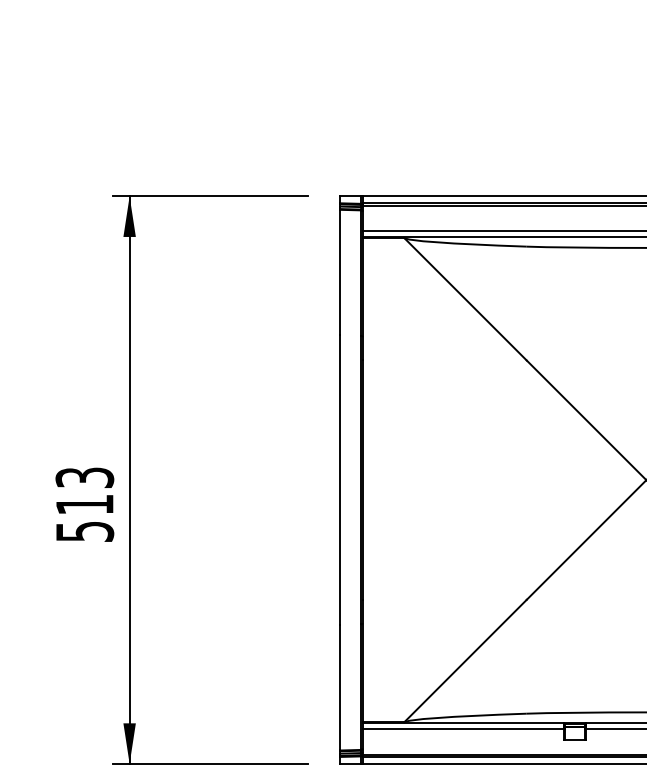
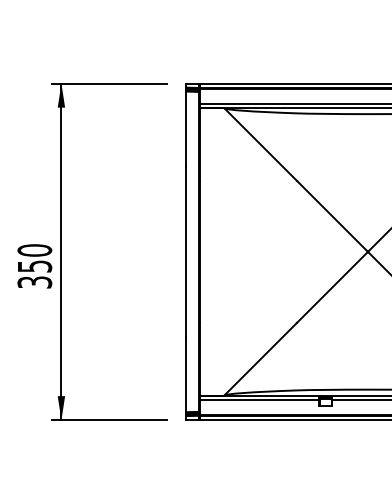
text: (84, 503) -> (34, 265), 513 -> 350

